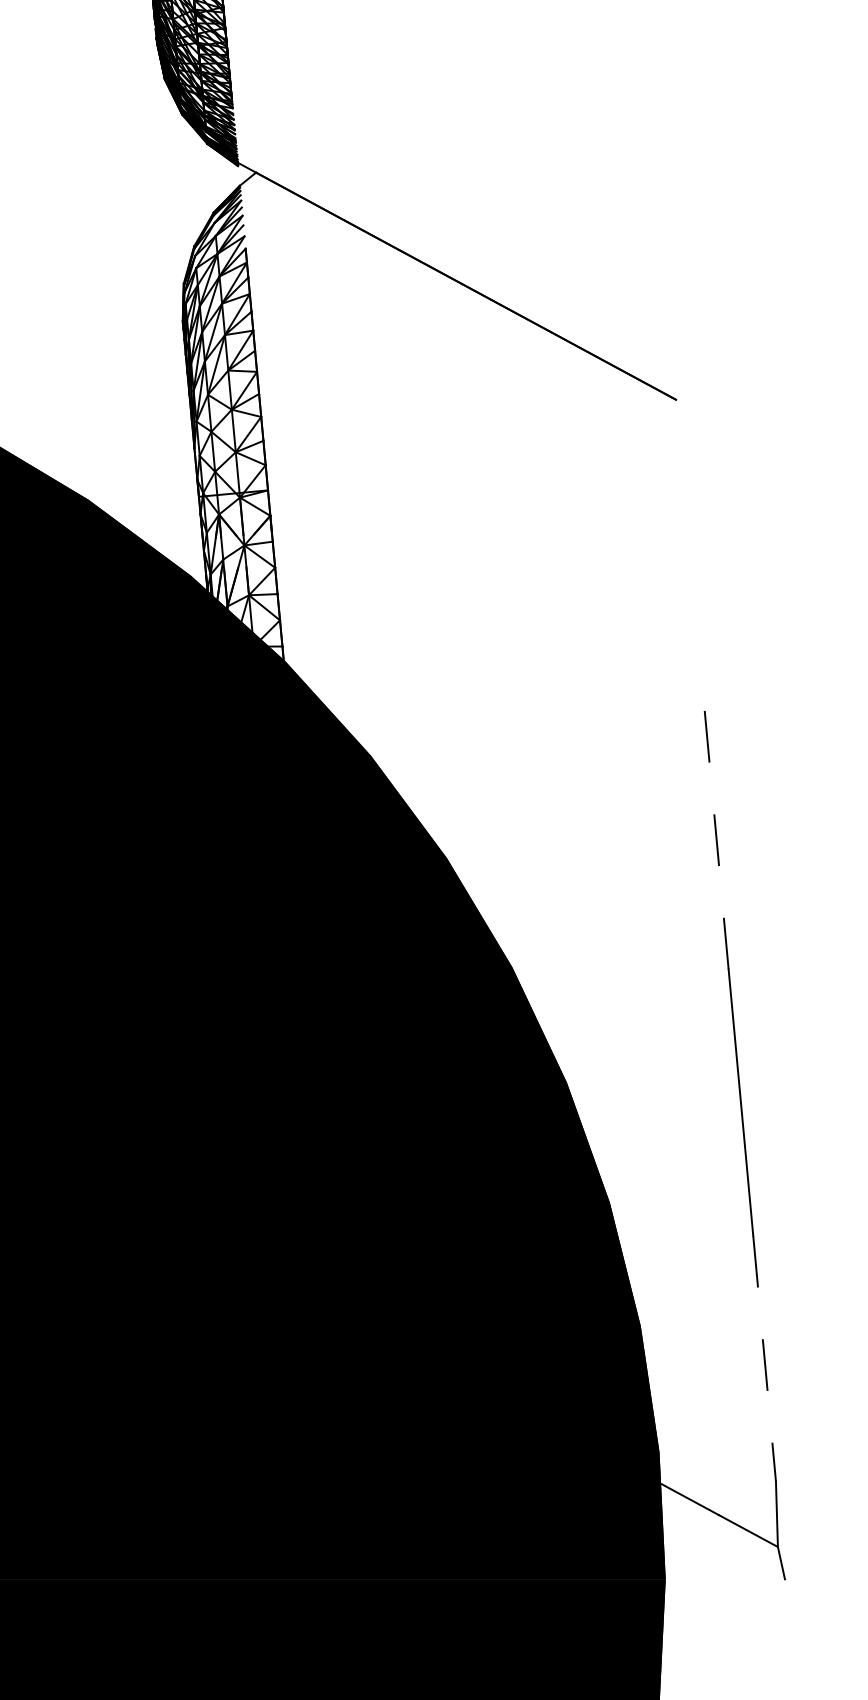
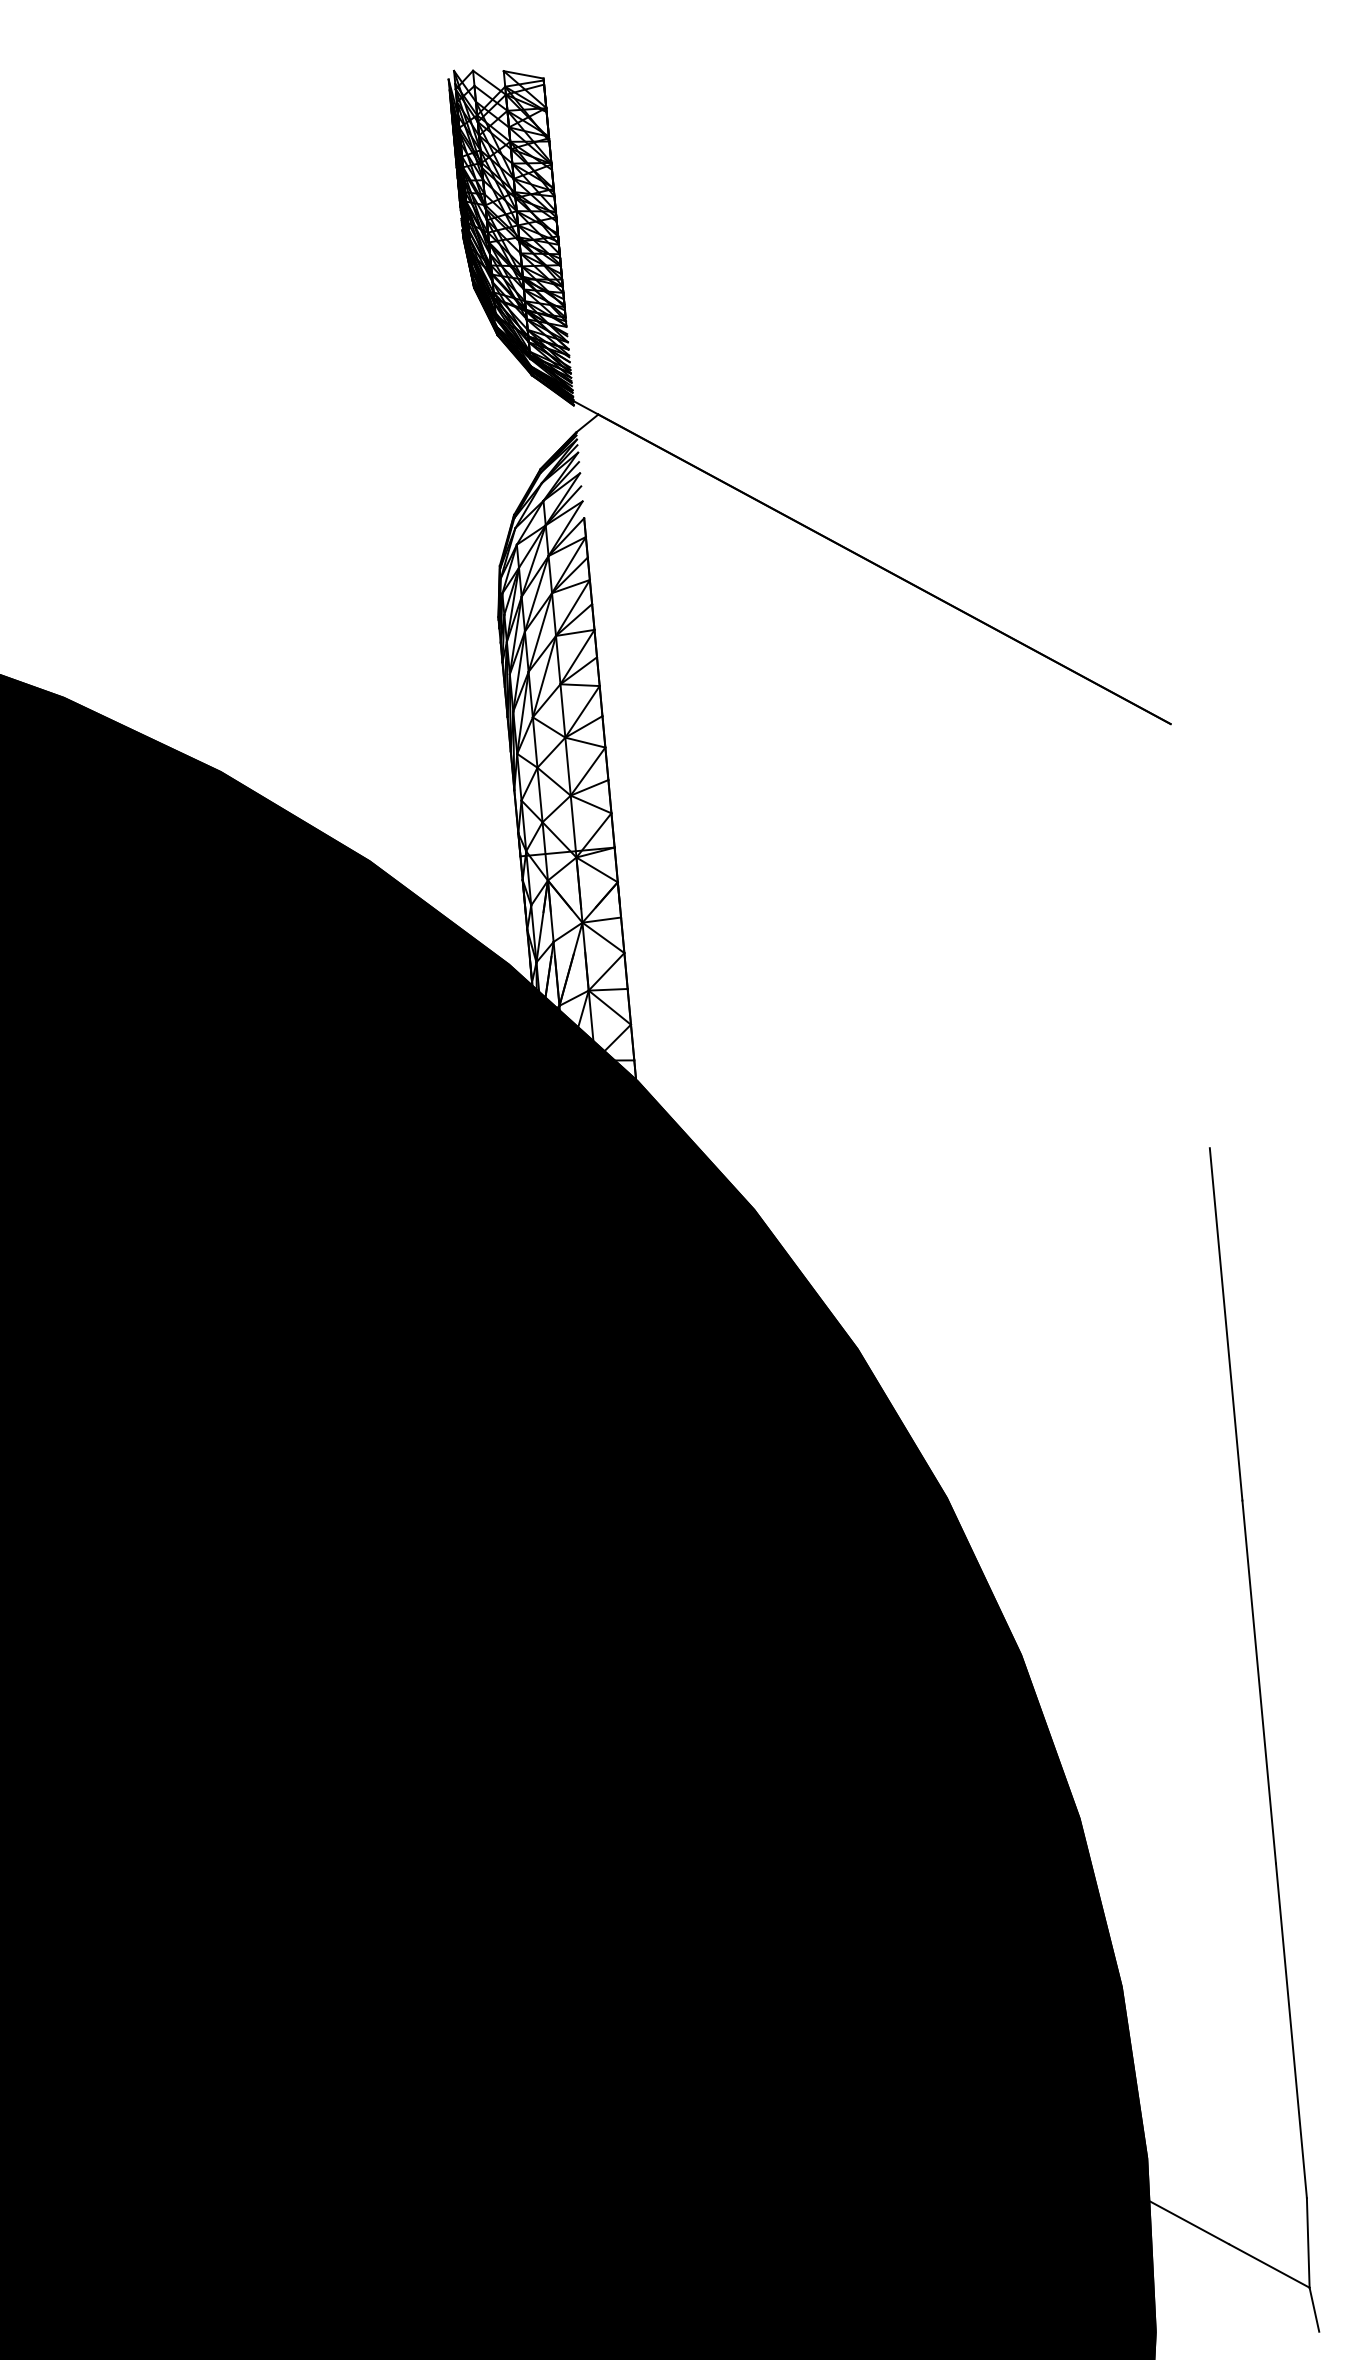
line: (716, 840) -> (1226, 1324), dashed -> solid
line: (764, 1359) -> (1291, 2031), dashed -> solid

